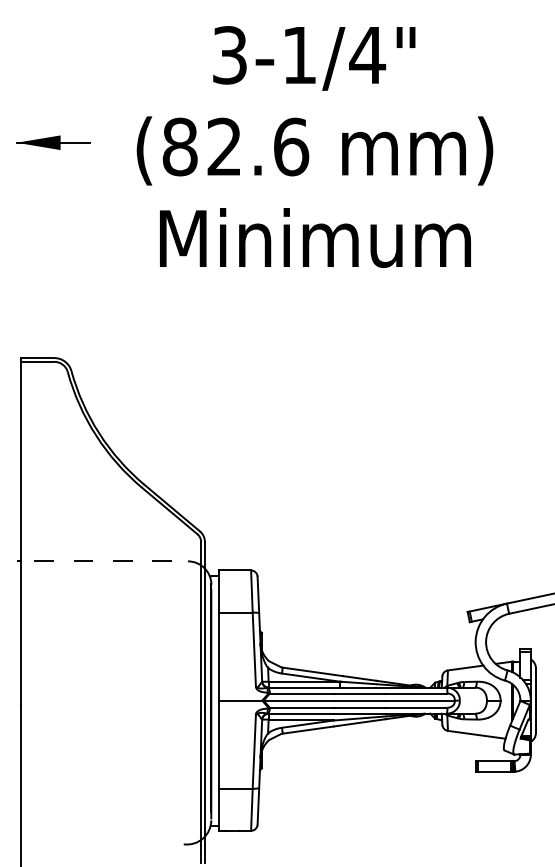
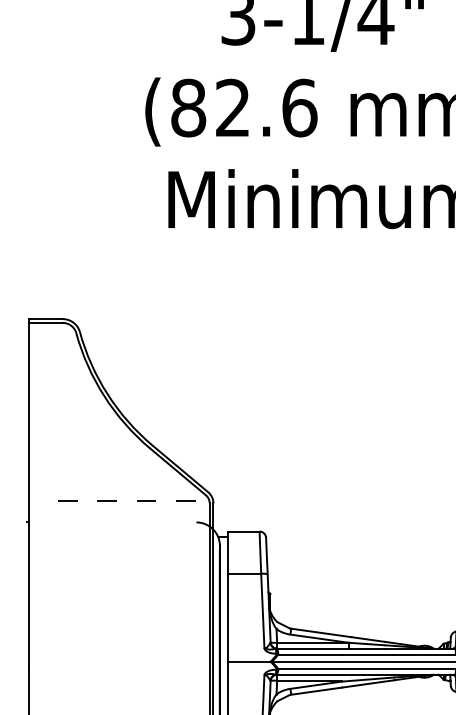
part: (53, 142) -> (61, 103), removed
line: (92, 560) -> (115, 500), moved

